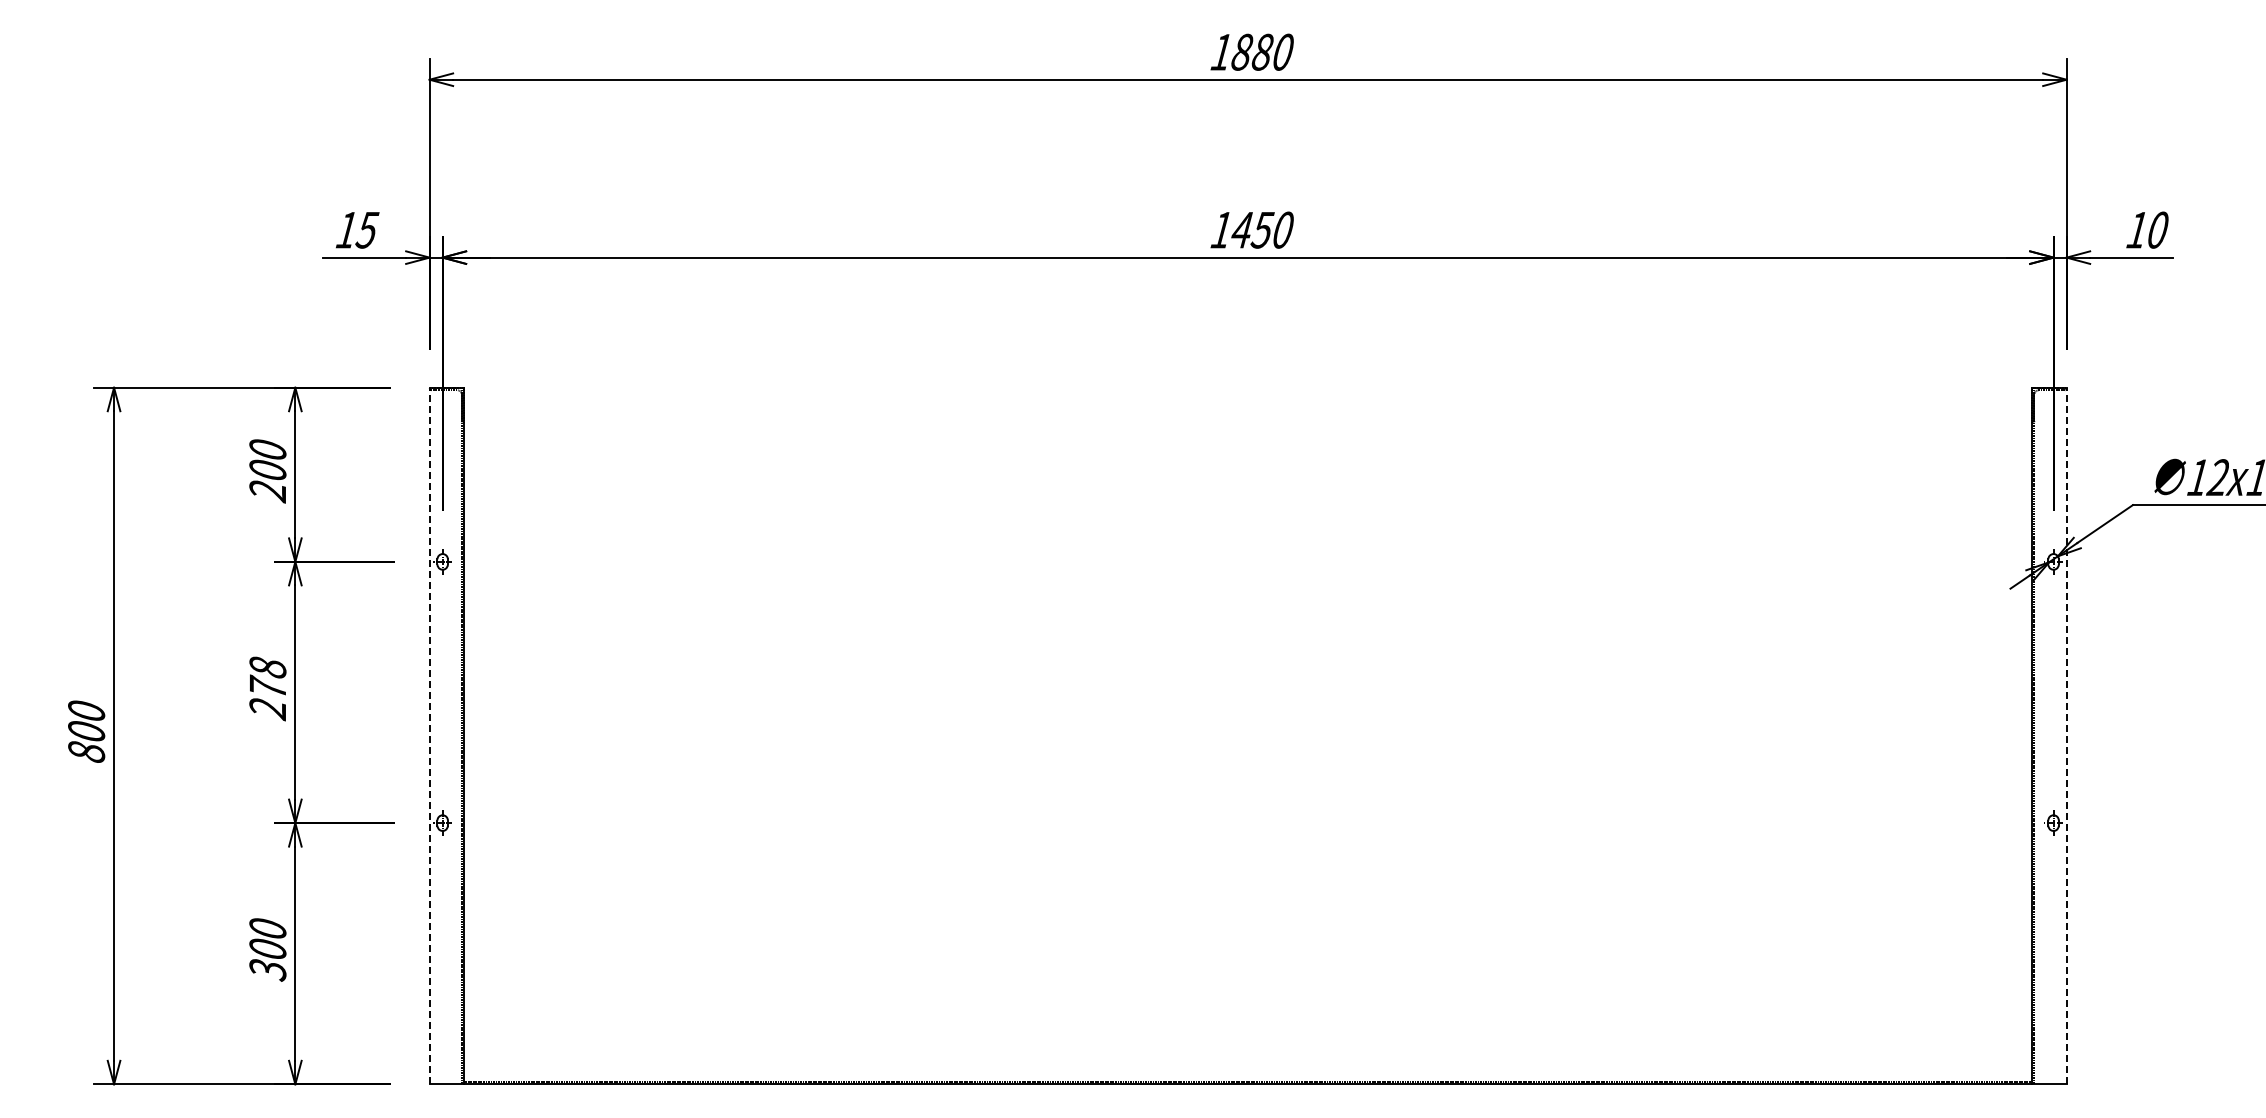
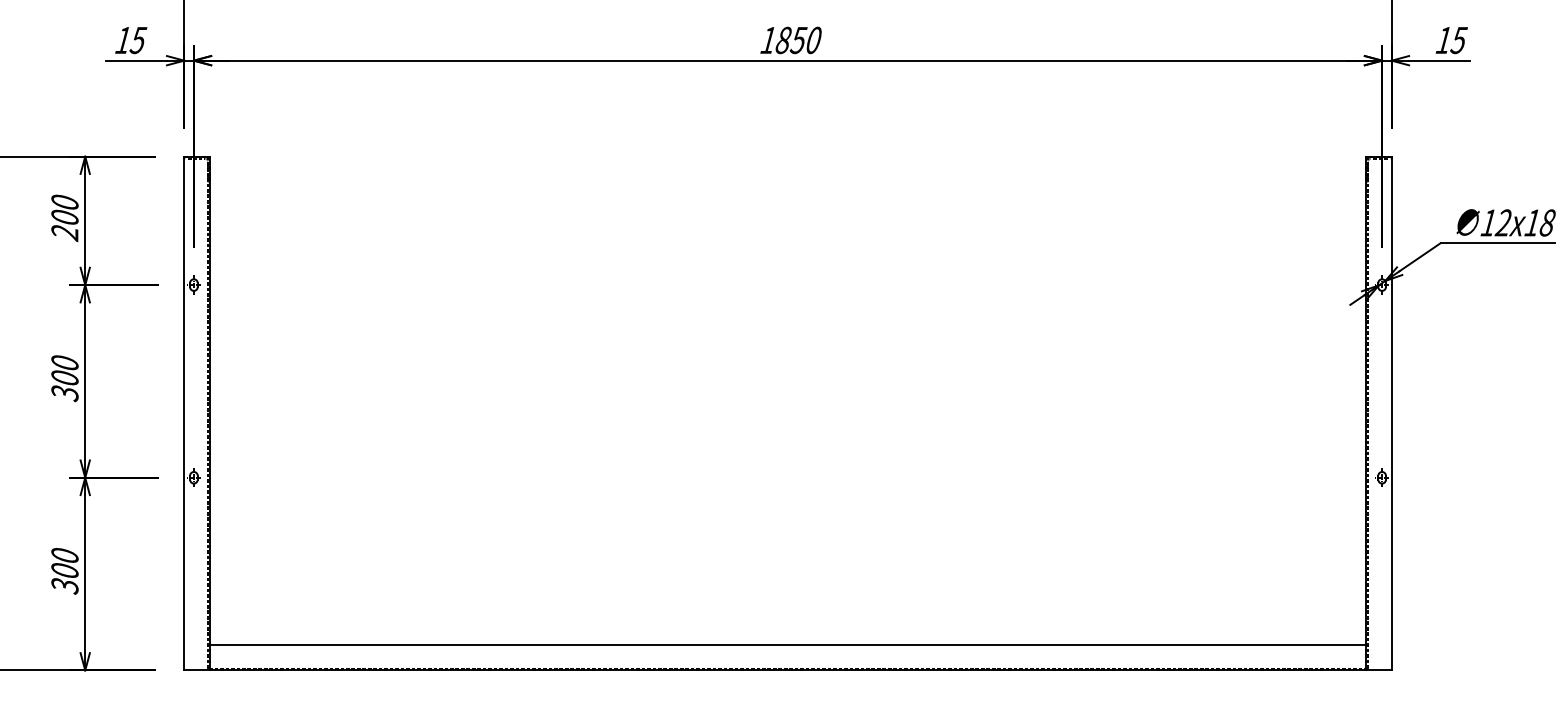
text: (1242, 229) -> (783, 39), 1450 -> 1850
text: (2157, 229) -> (1458, 39), 10 -> 15
text: (267, 688) -> (64, 378), 278 -> 300
line: (429, 735) -> (184, 413), dashed -> solid
line: (2066, 735) -> (1391, 413), dashed -> solid
line: (1247, 1049) -> (787, 644), added

